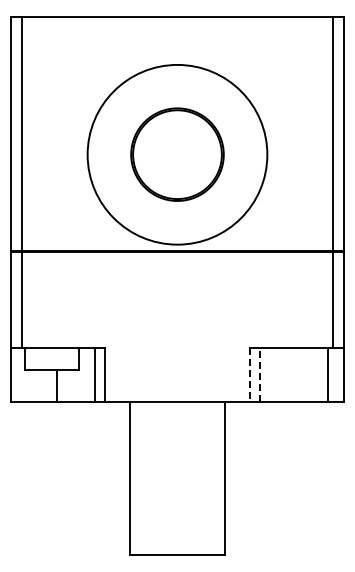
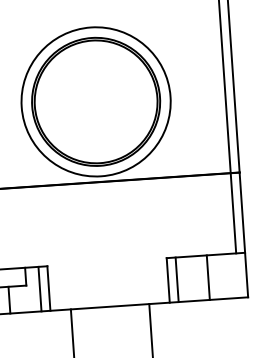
part: (177, 154) -> (96, 101), size x1.67
line: (249, 375) -> (168, 280), dashed -> solid
line: (260, 375) -> (177, 279), dashed -> solid
line: (327, 375) -> (207, 277), moved

